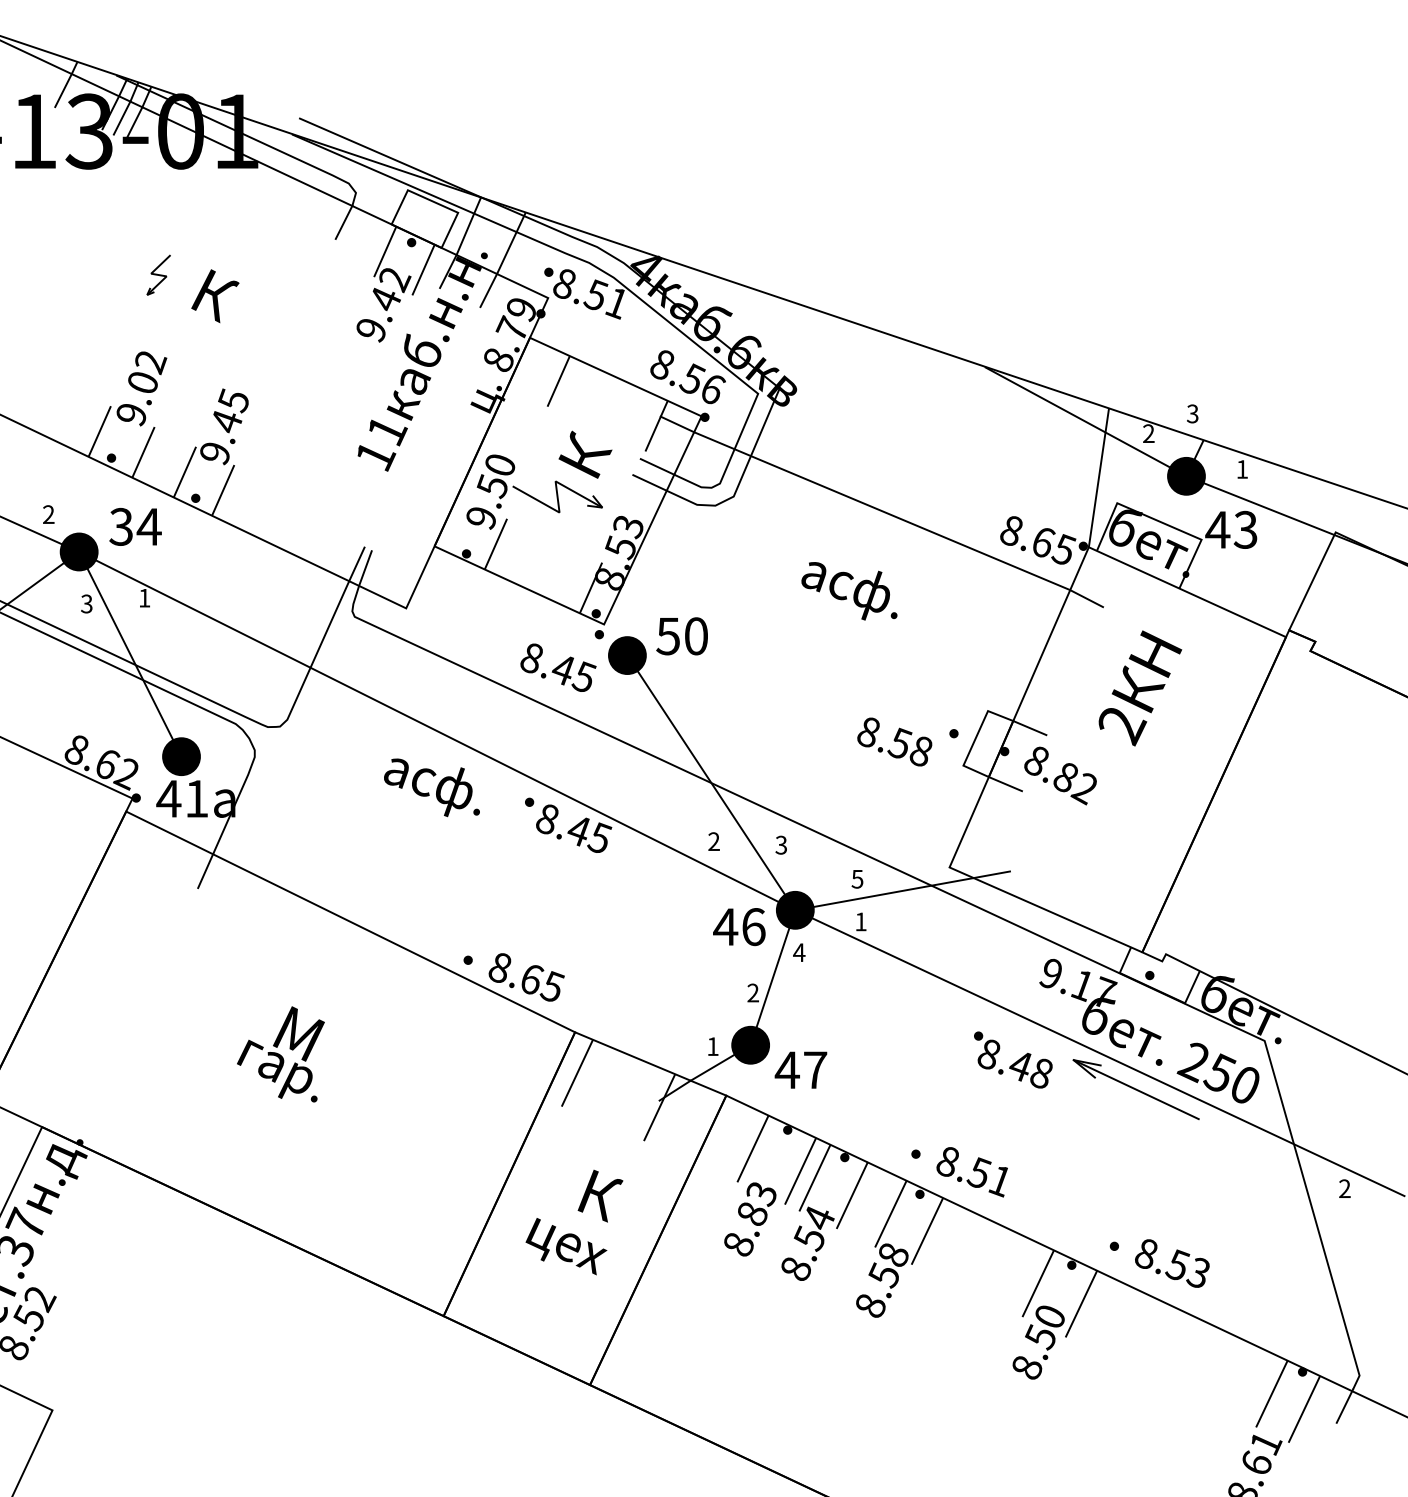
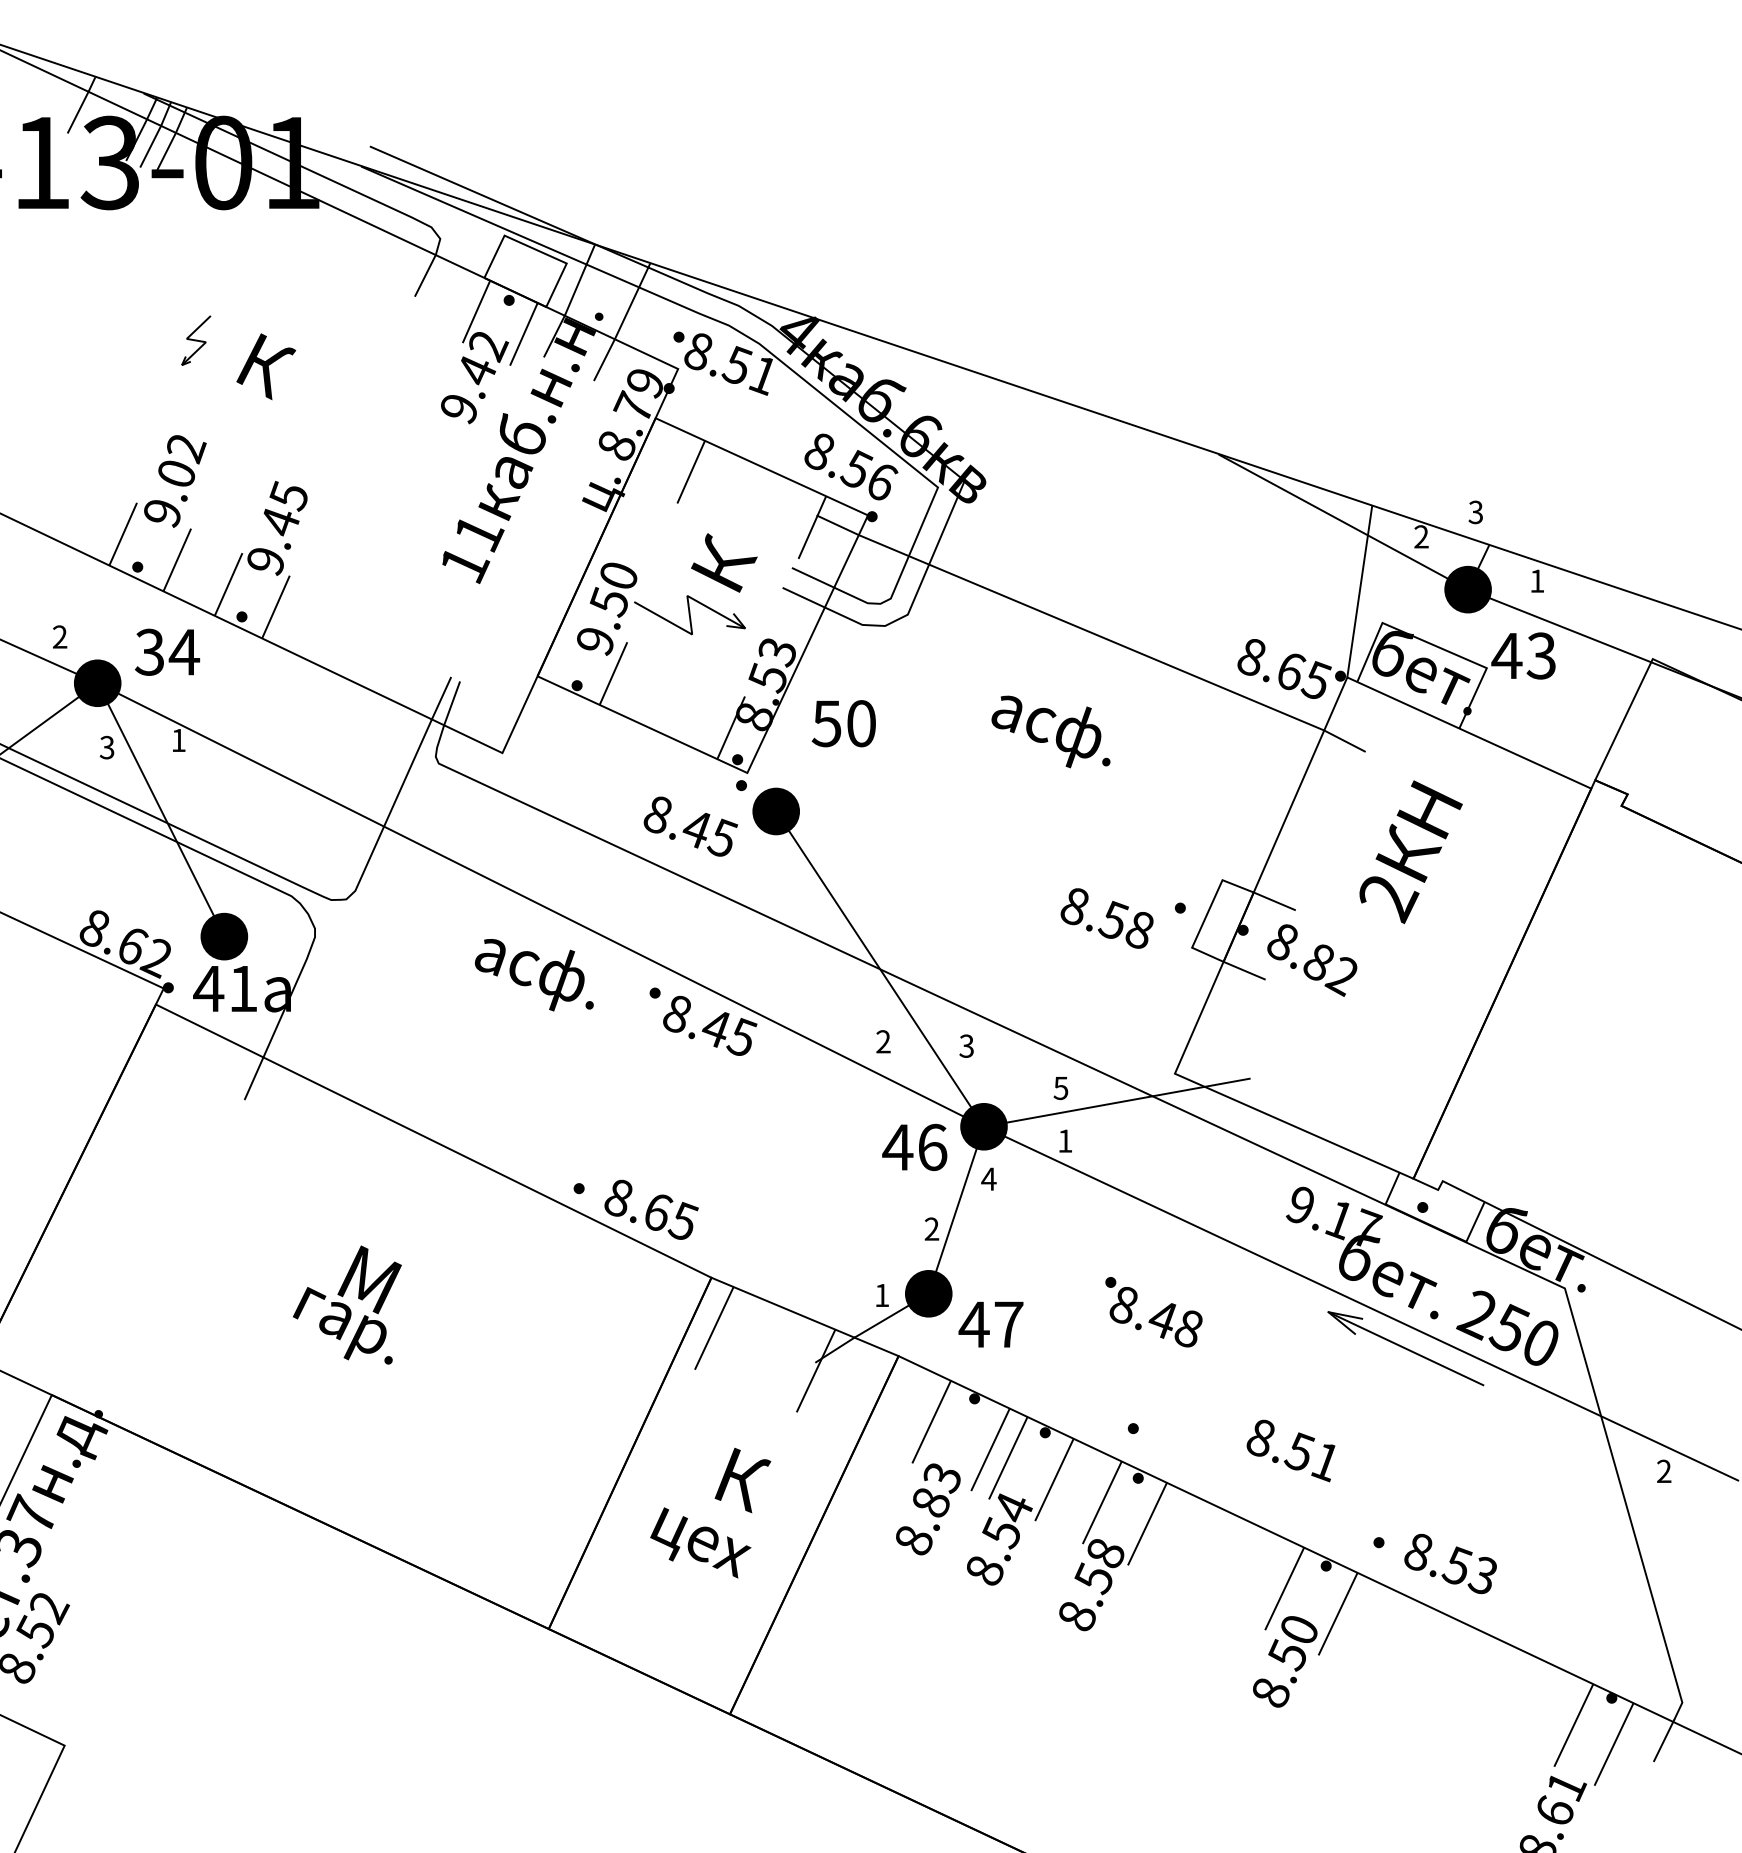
text: (681, 636) -> (843, 723), moved
part: (1013, 1060) -> (1153, 1312), moved
text: (971, 1171) -> (1290, 1450), moved

